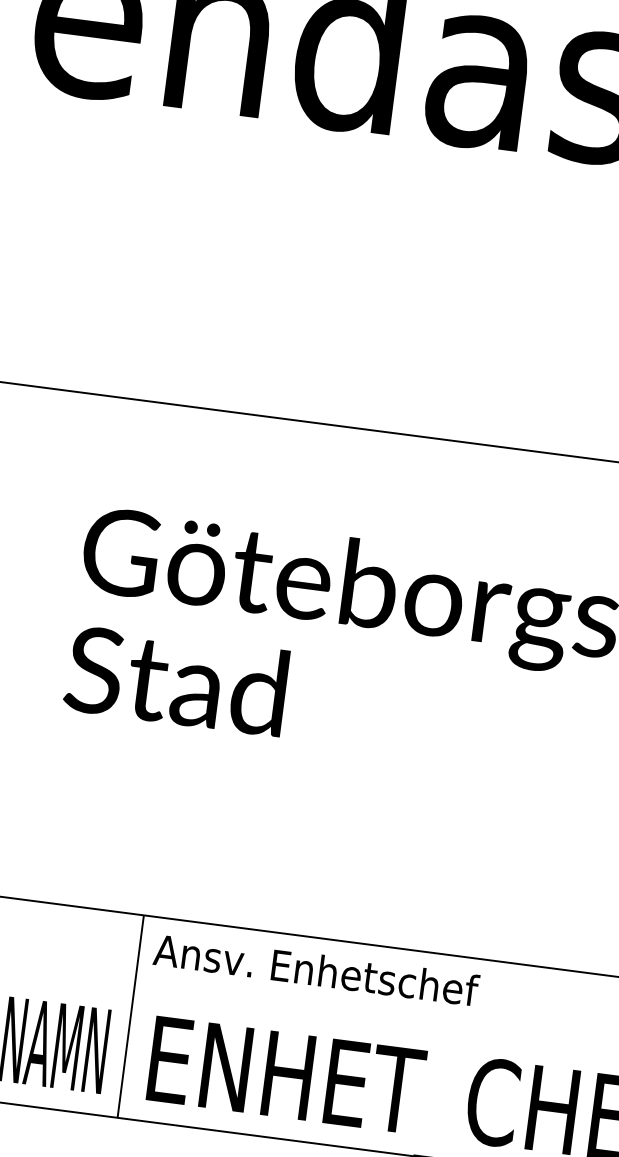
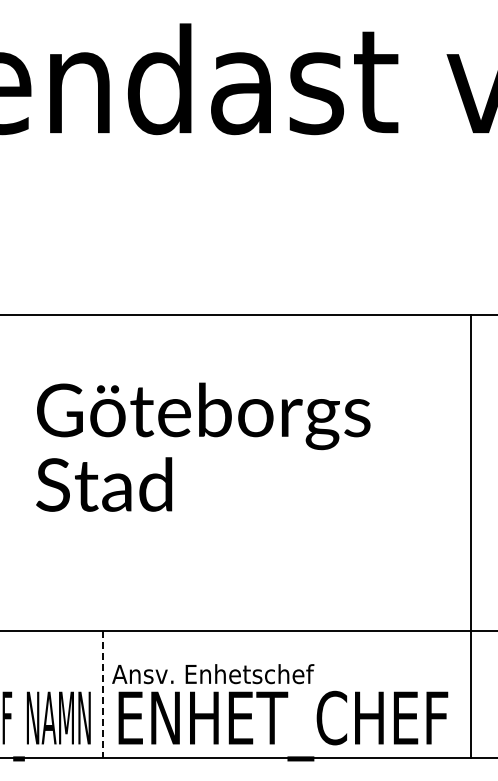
text: (316, 970) -> (213, 674), moved
line: (129, 1016) -> (102, 694), solid -> dashed

